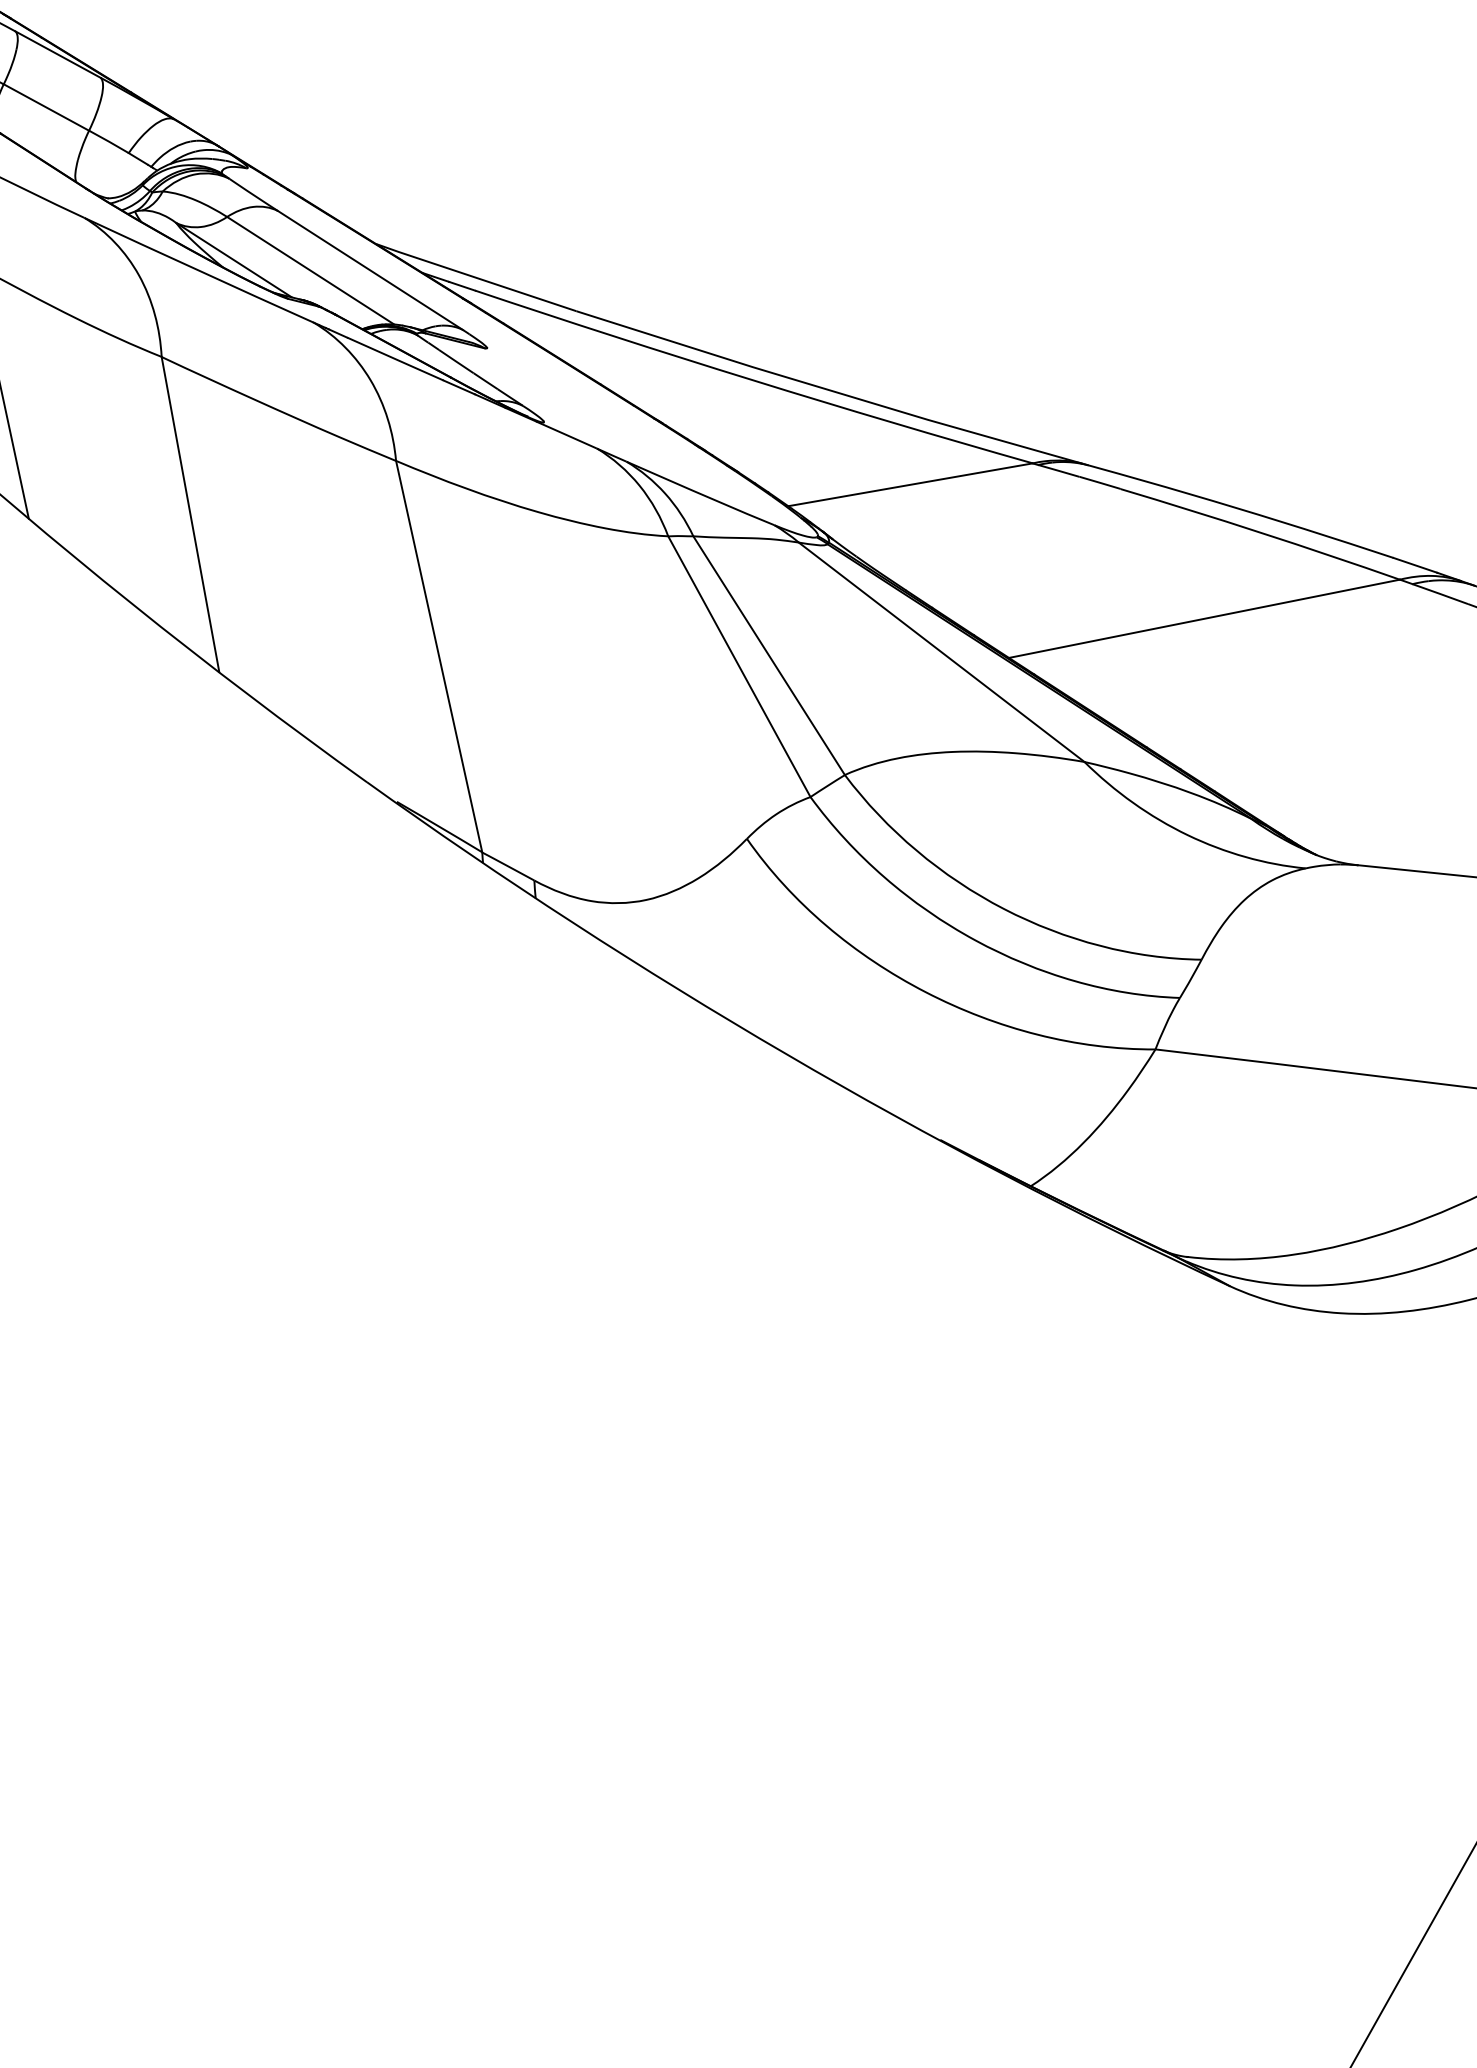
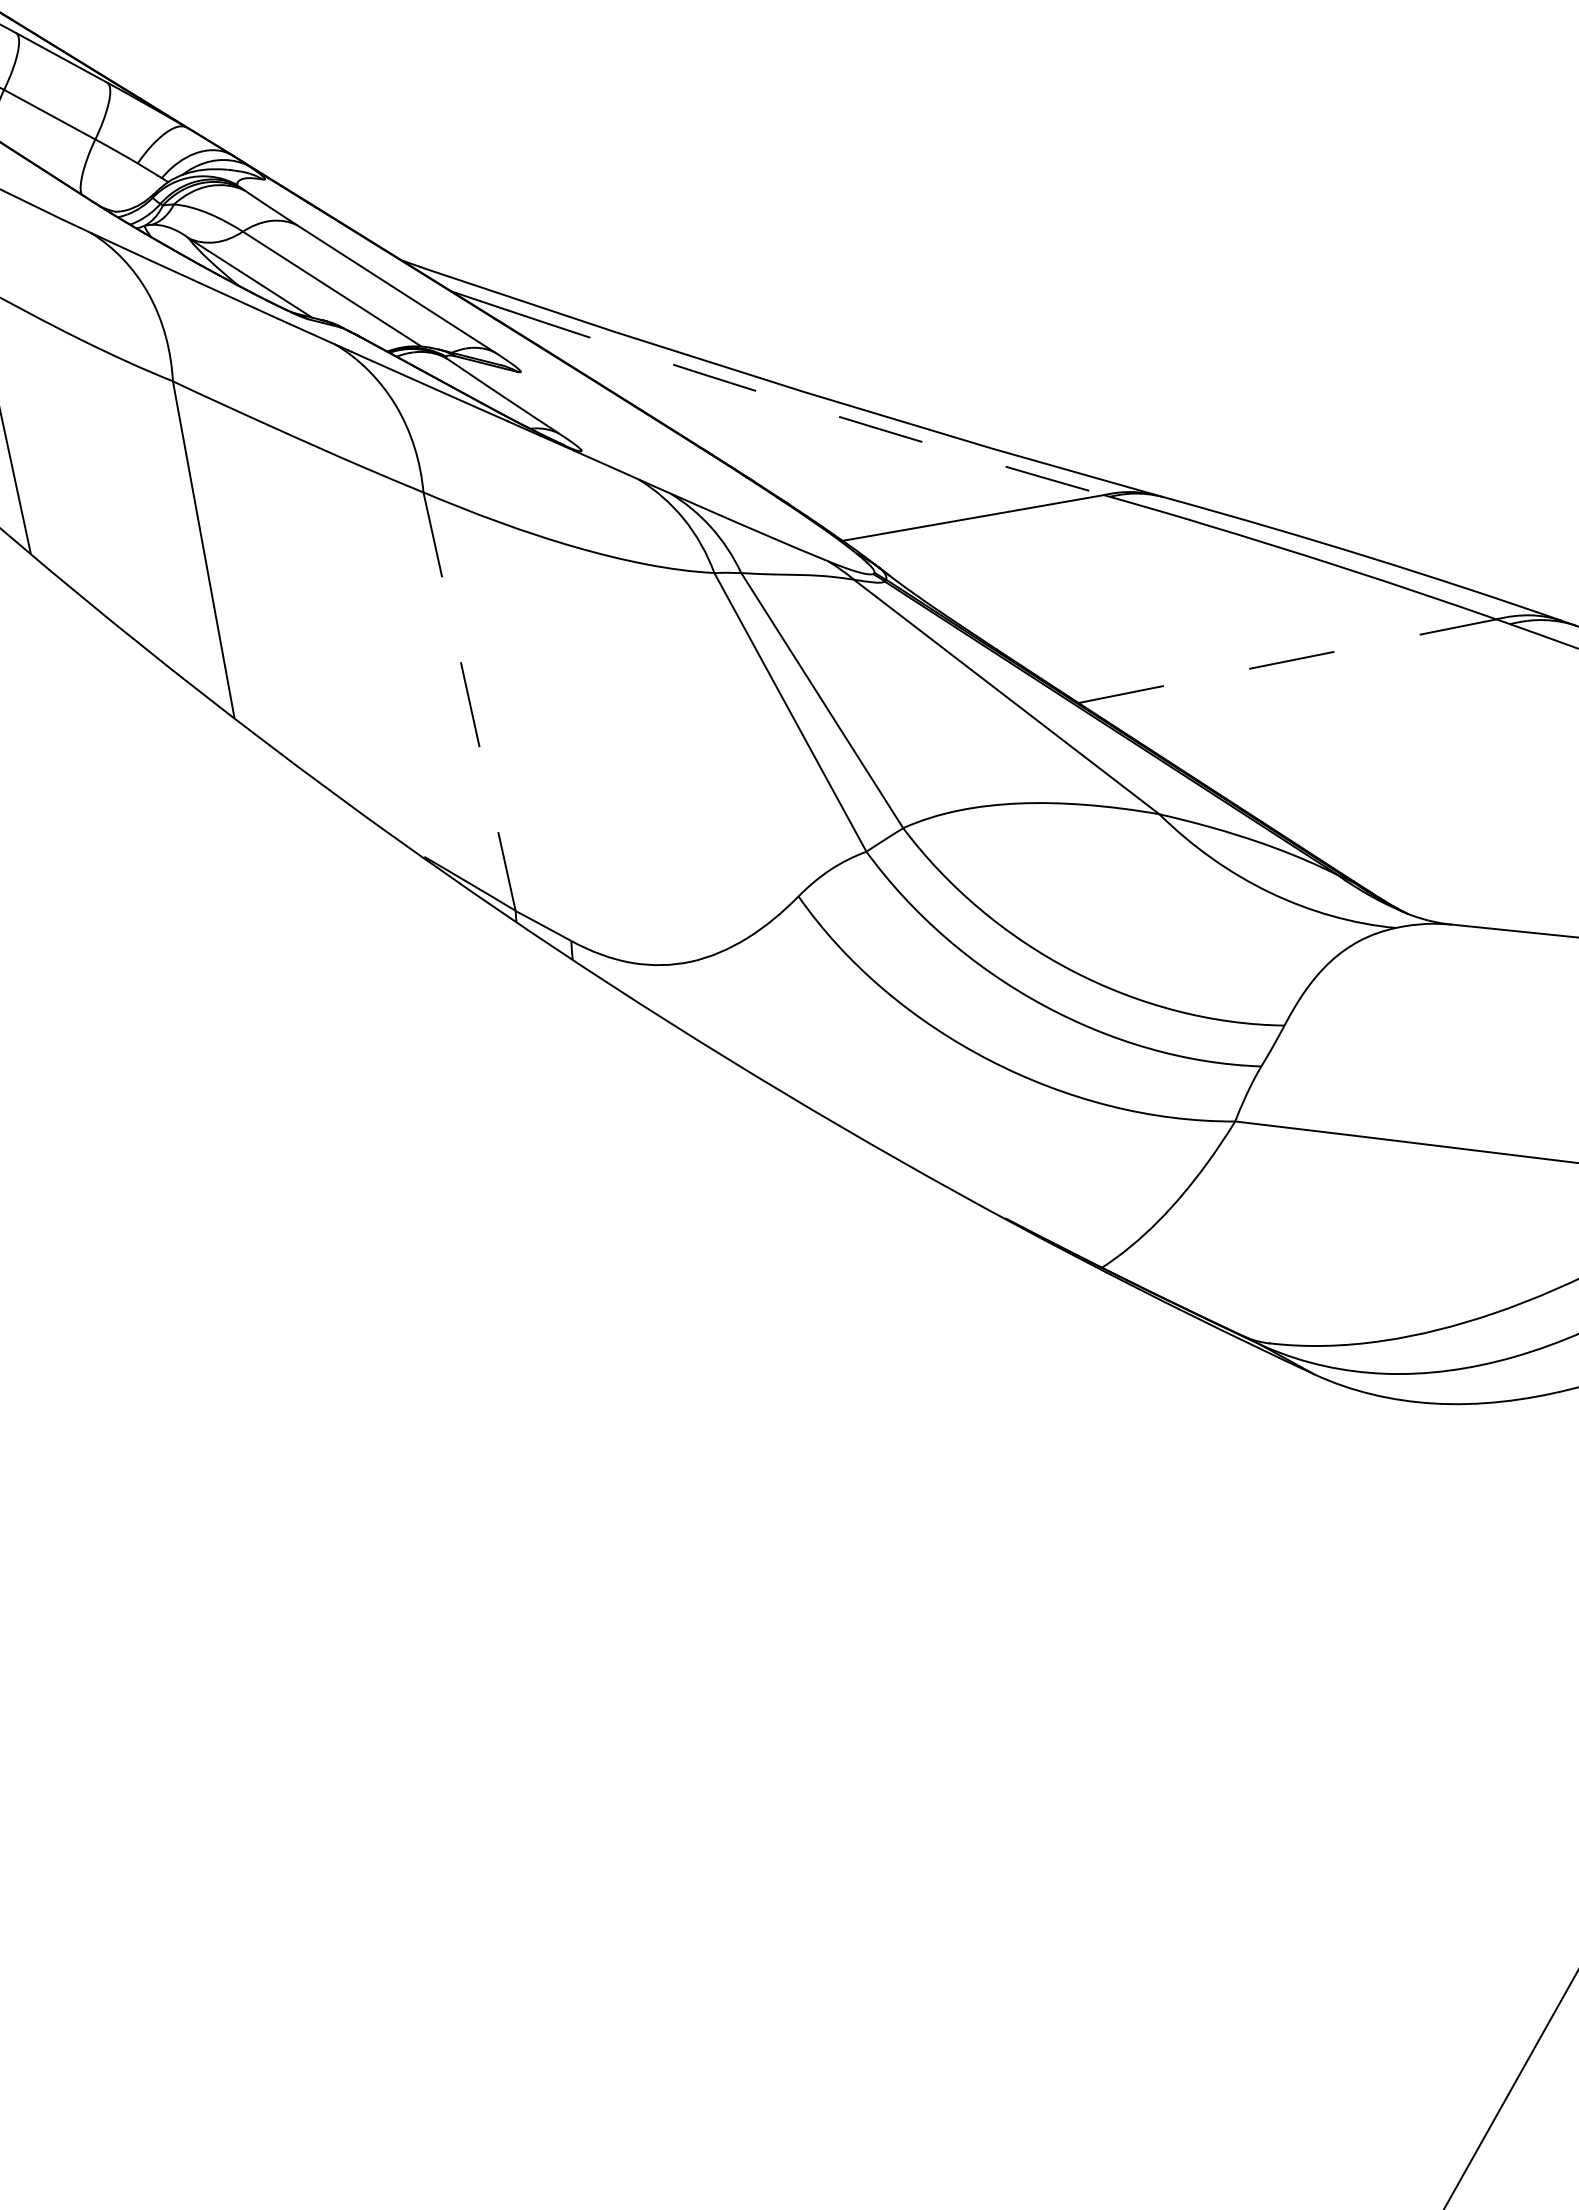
arc: (752, 380) -> (804, 406), solid -> dashed
line: (1204, 618) -> (1287, 660), solid -> dashed
line: (439, 657) -> (469, 702), solid -> dashed

